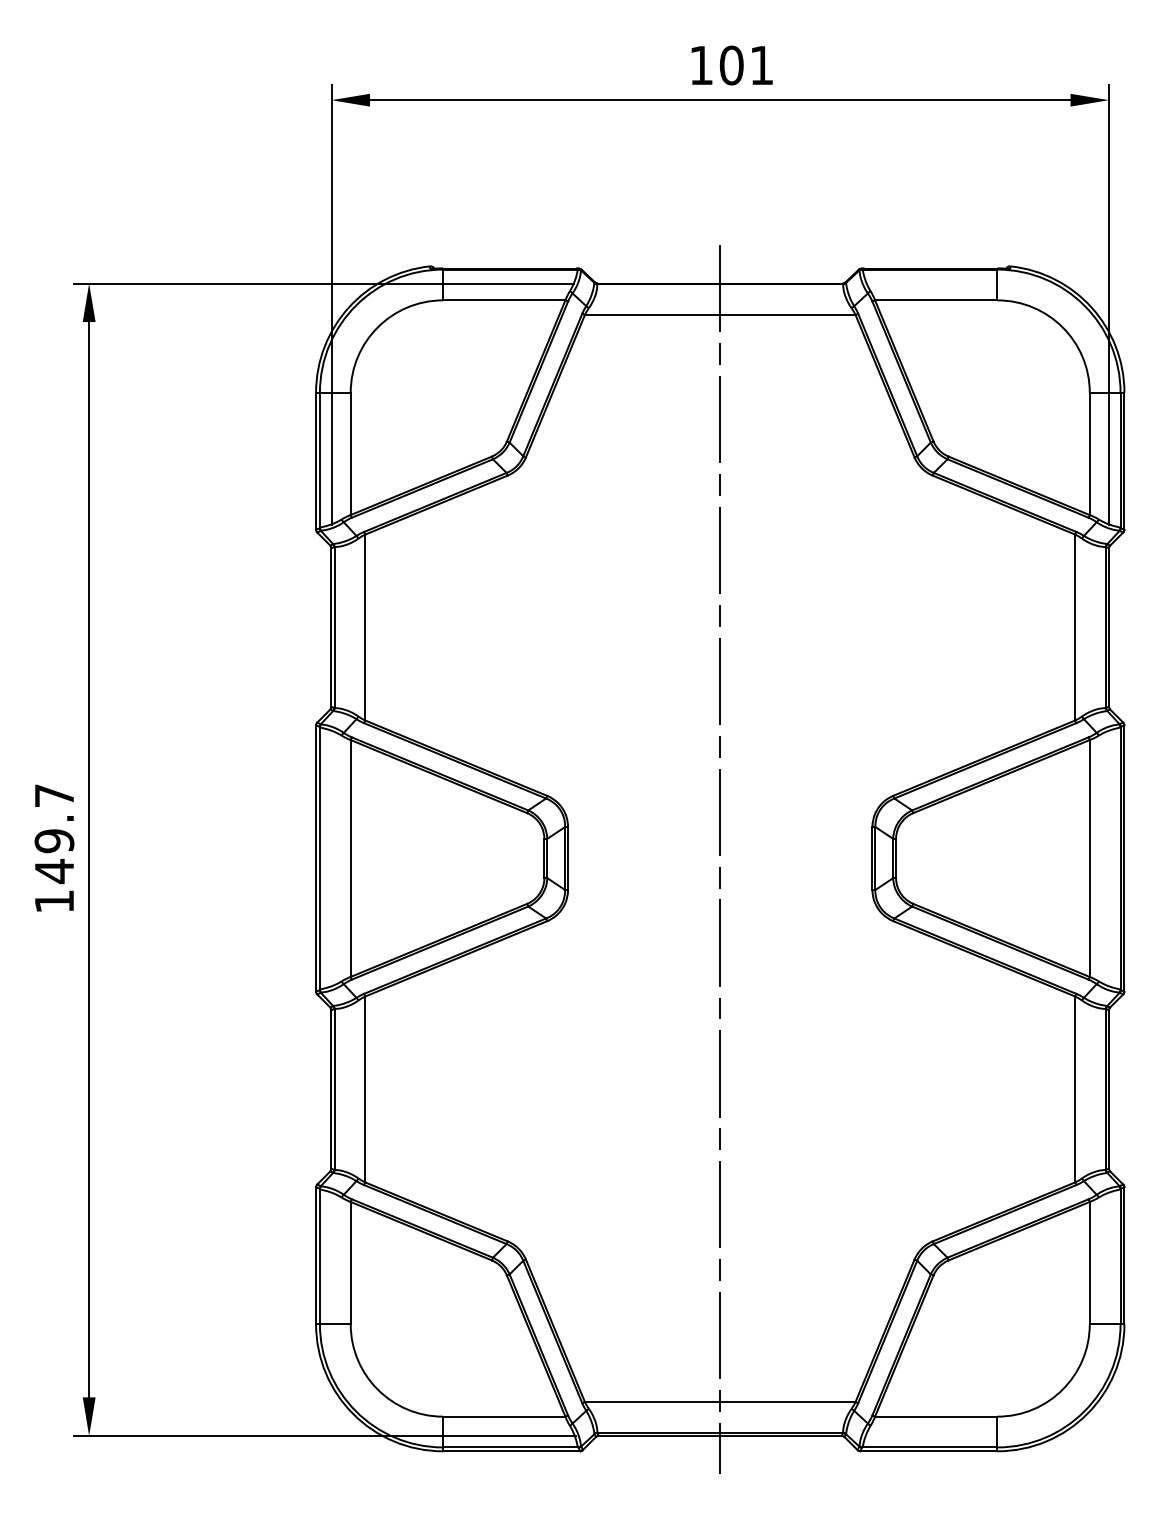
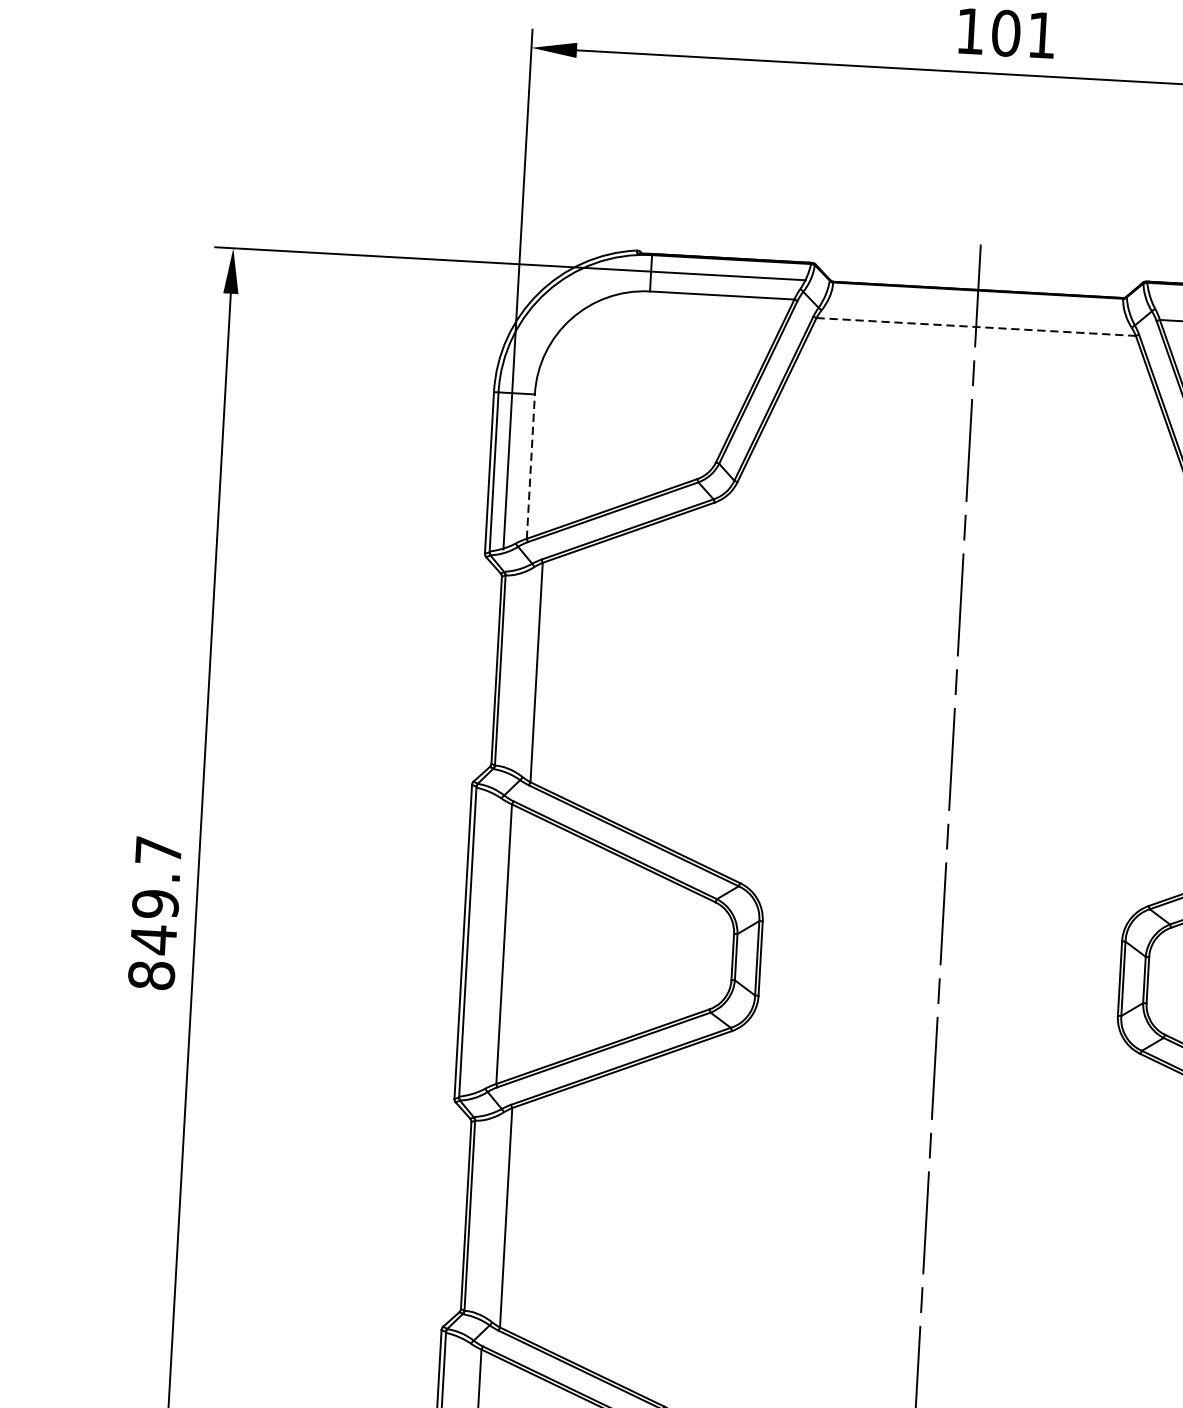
line: (720, 314) -> (976, 326), solid -> dashed
line: (350, 453) -> (530, 466), solid -> dashed
text: (54, 901) -> (151, 975), 149.7 -> 849.7

